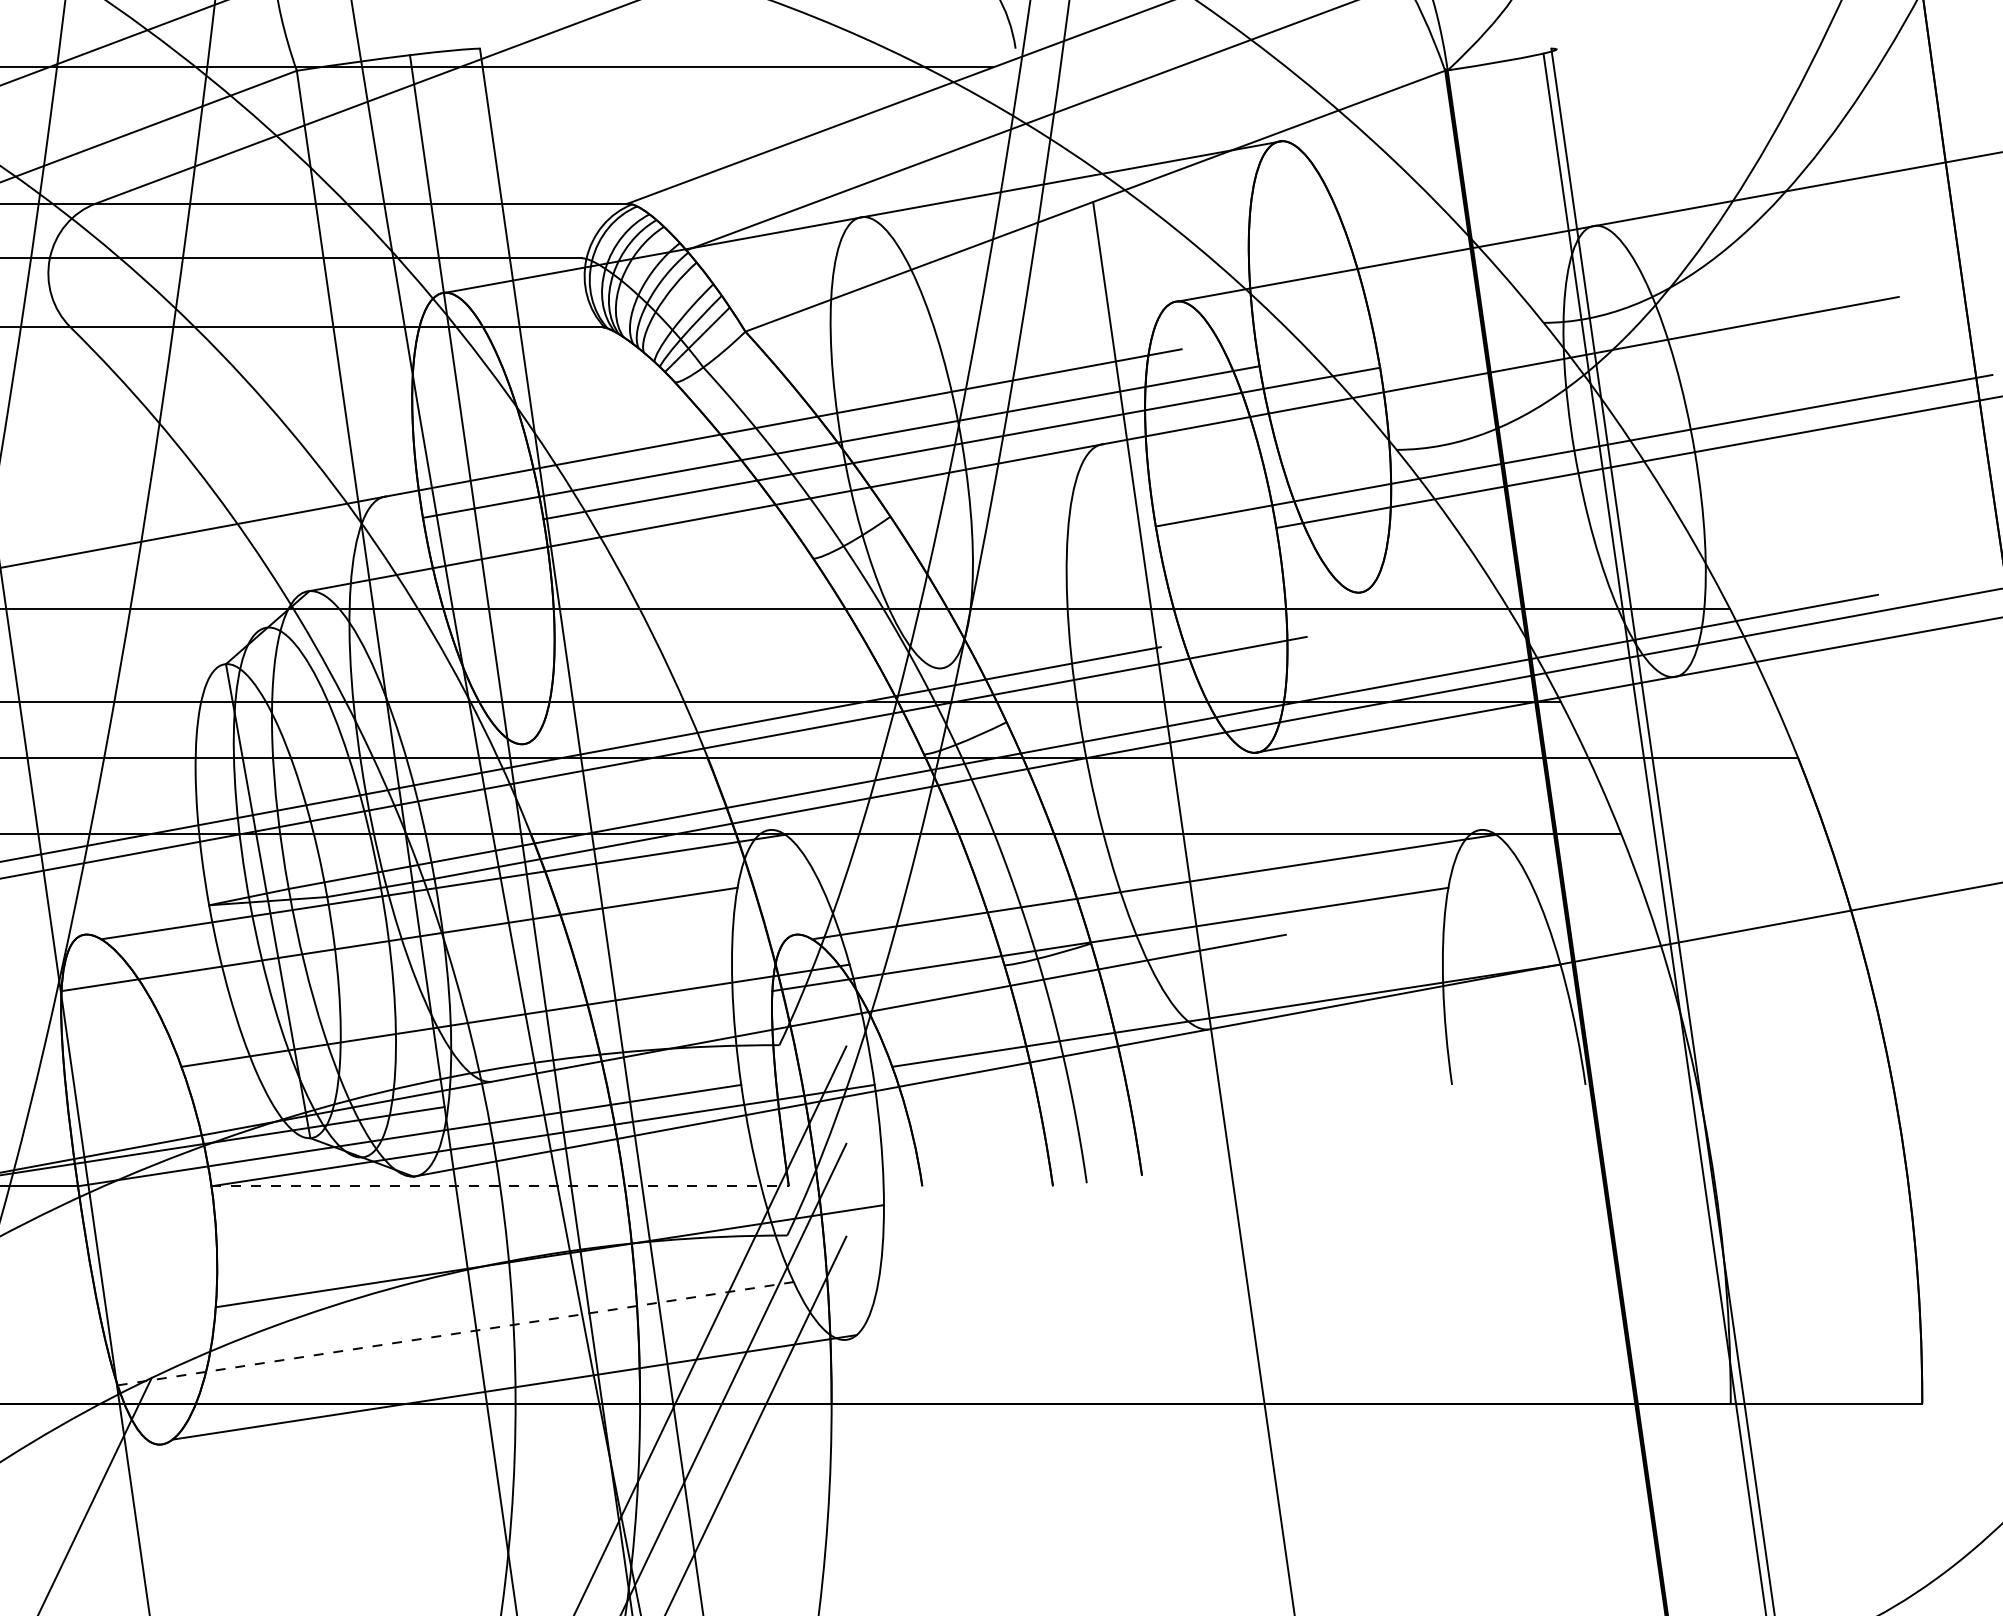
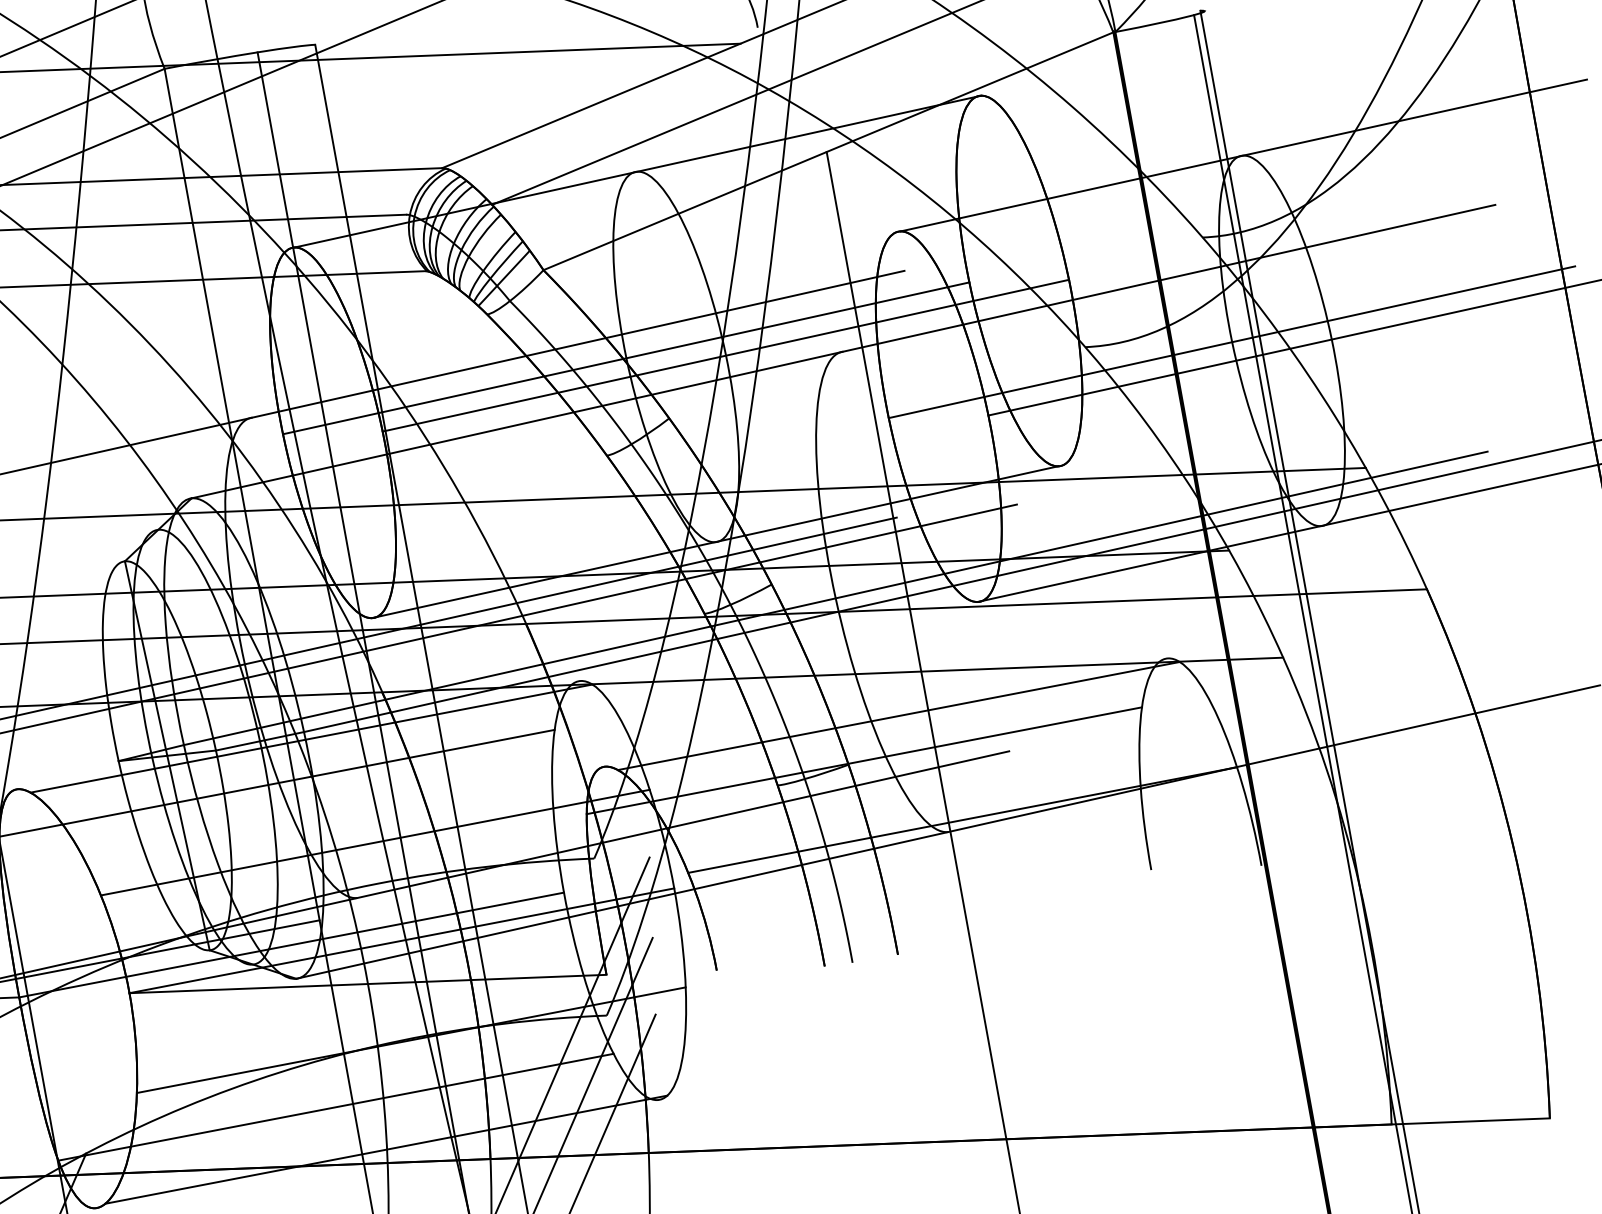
line: (939, 668) -> (714, 542), added
line: (500, 1186) -> (368, 984), dashed -> solid
line: (455, 1333) -> (335, 1107), dashed -> solid

